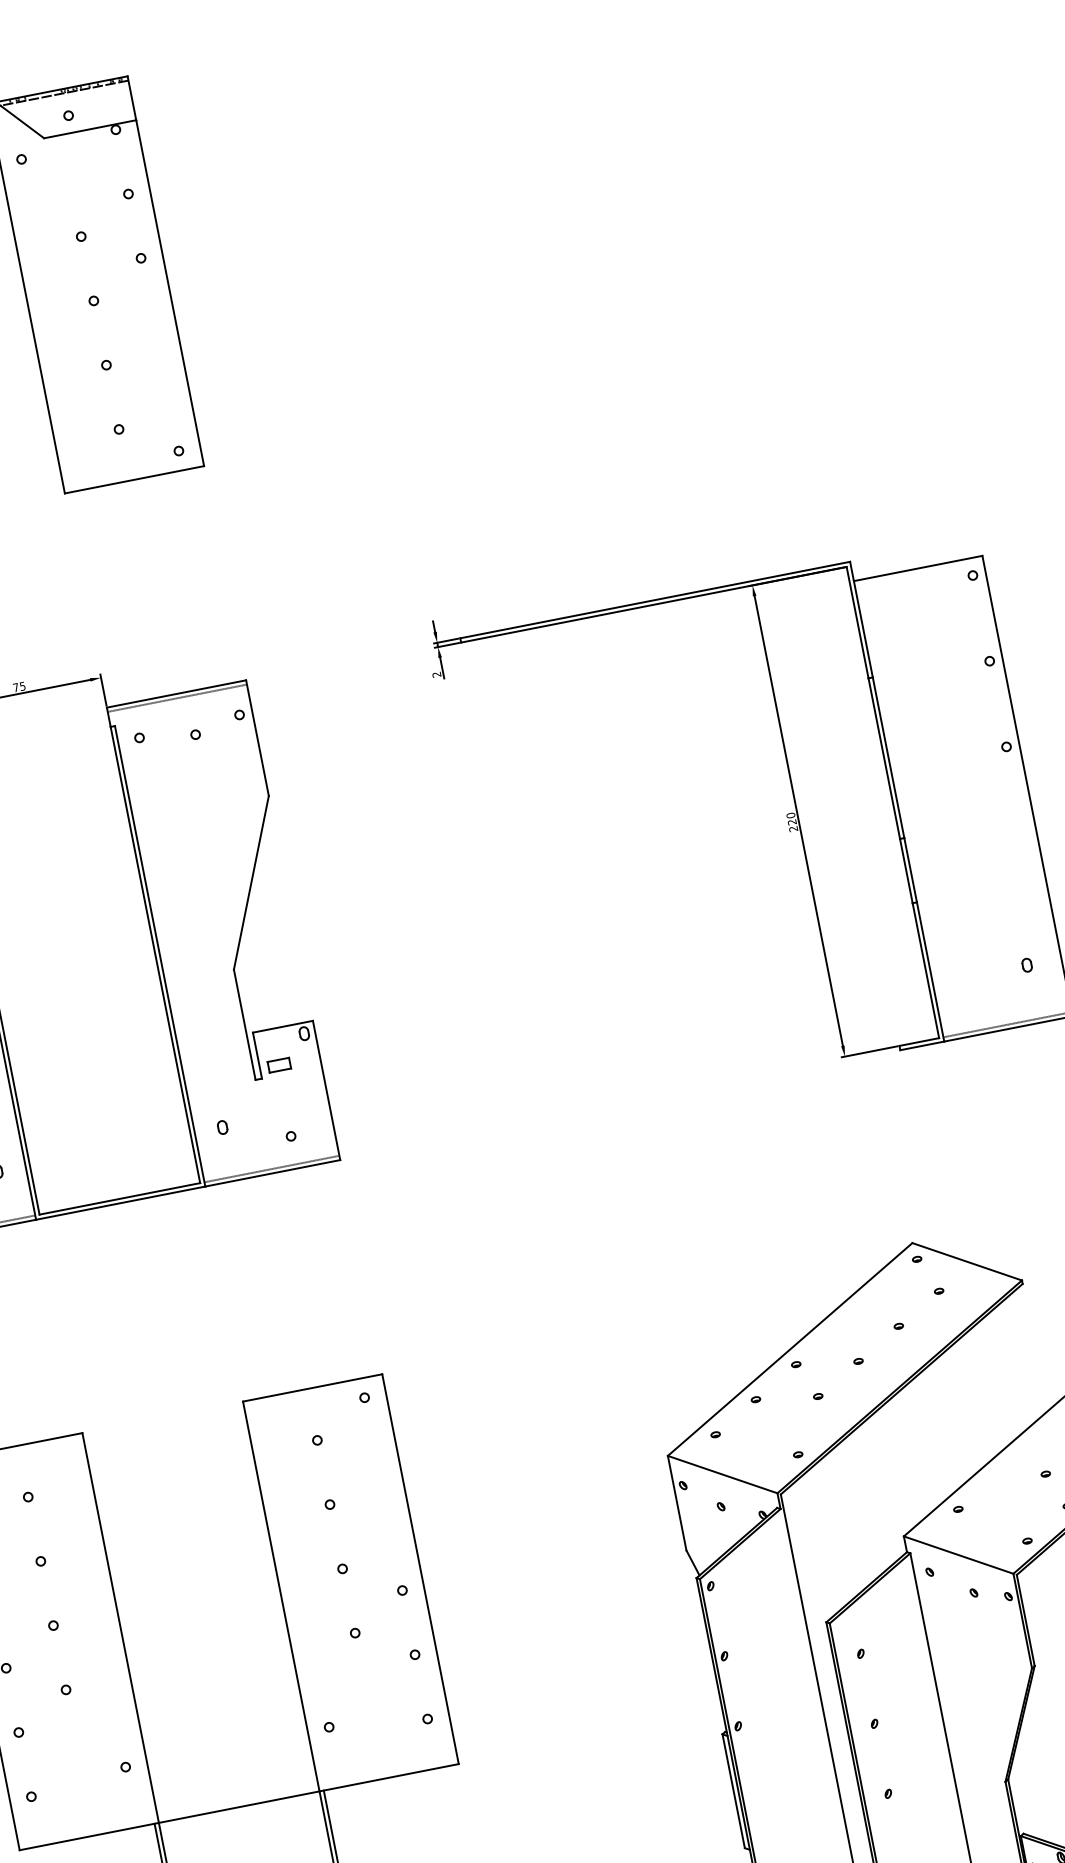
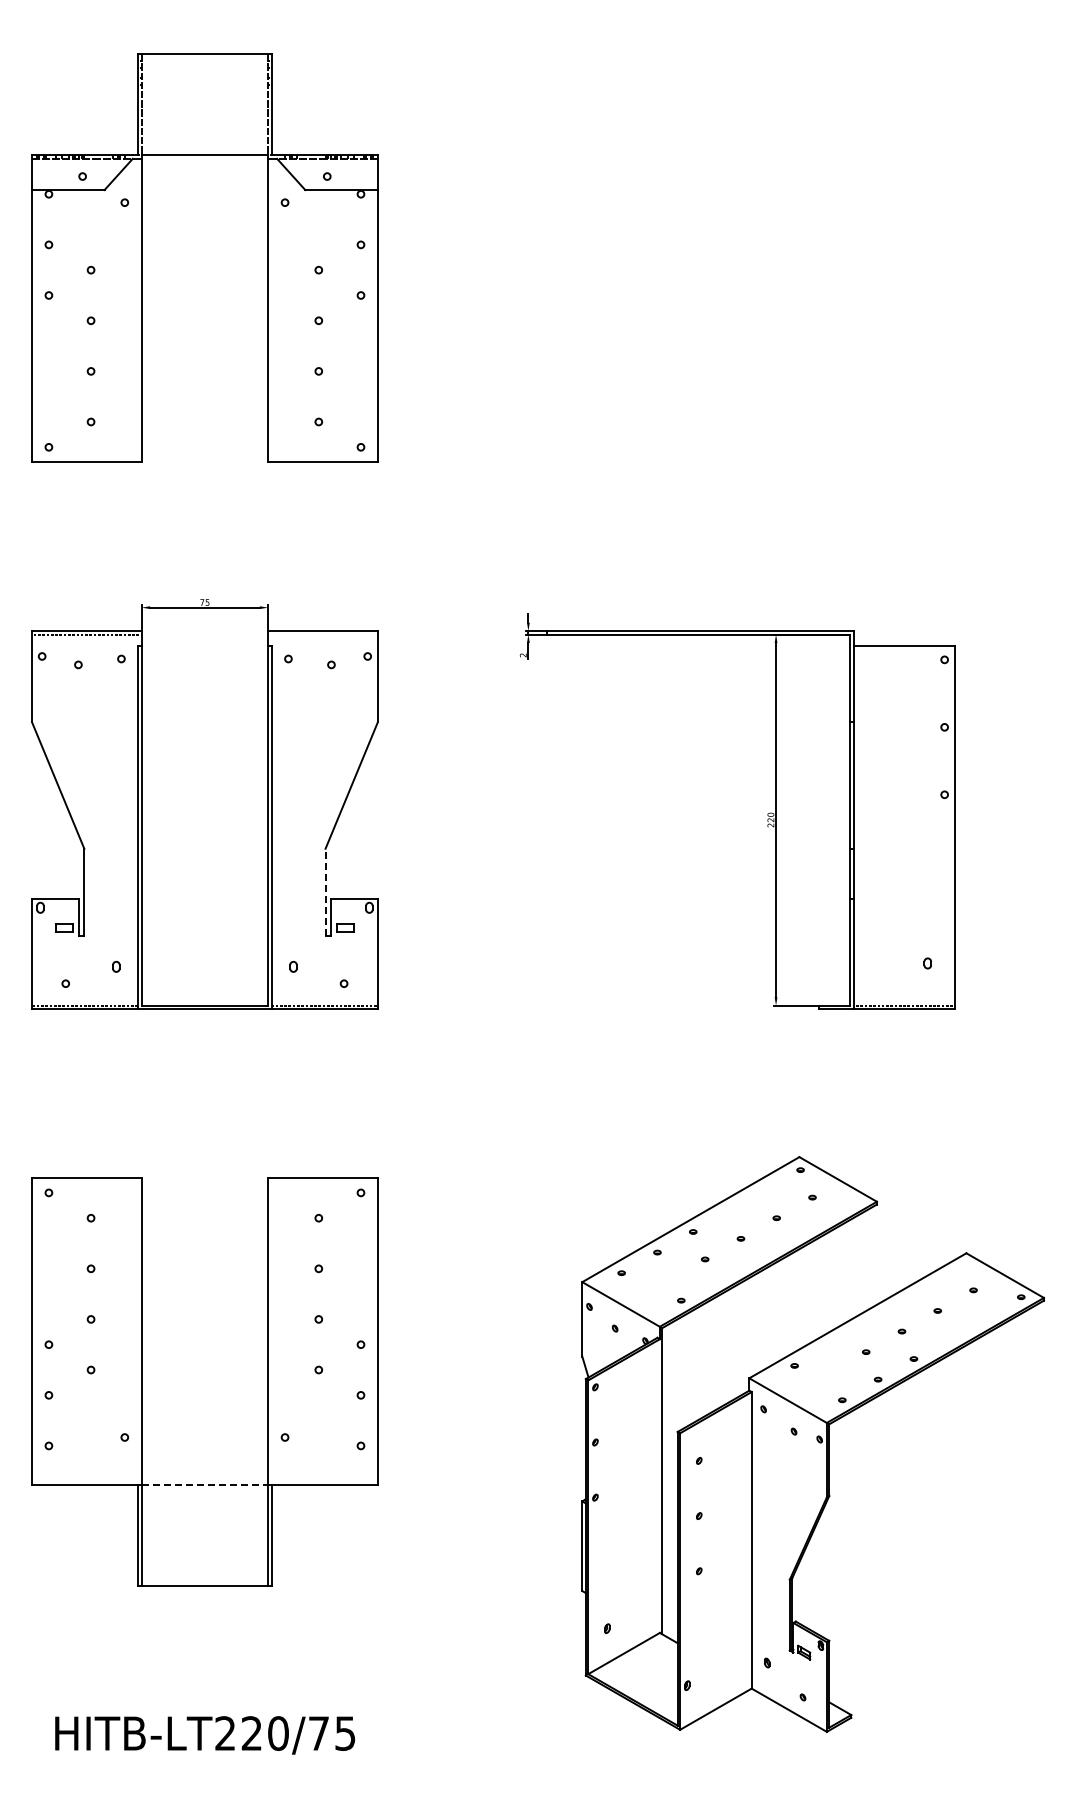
line: (176, 698) -> (322, 634), removed
line: (244, 1023) -> (325, 891), solid -> dashed
line: (239, 1806) -> (205, 1484), solid -> dashed

